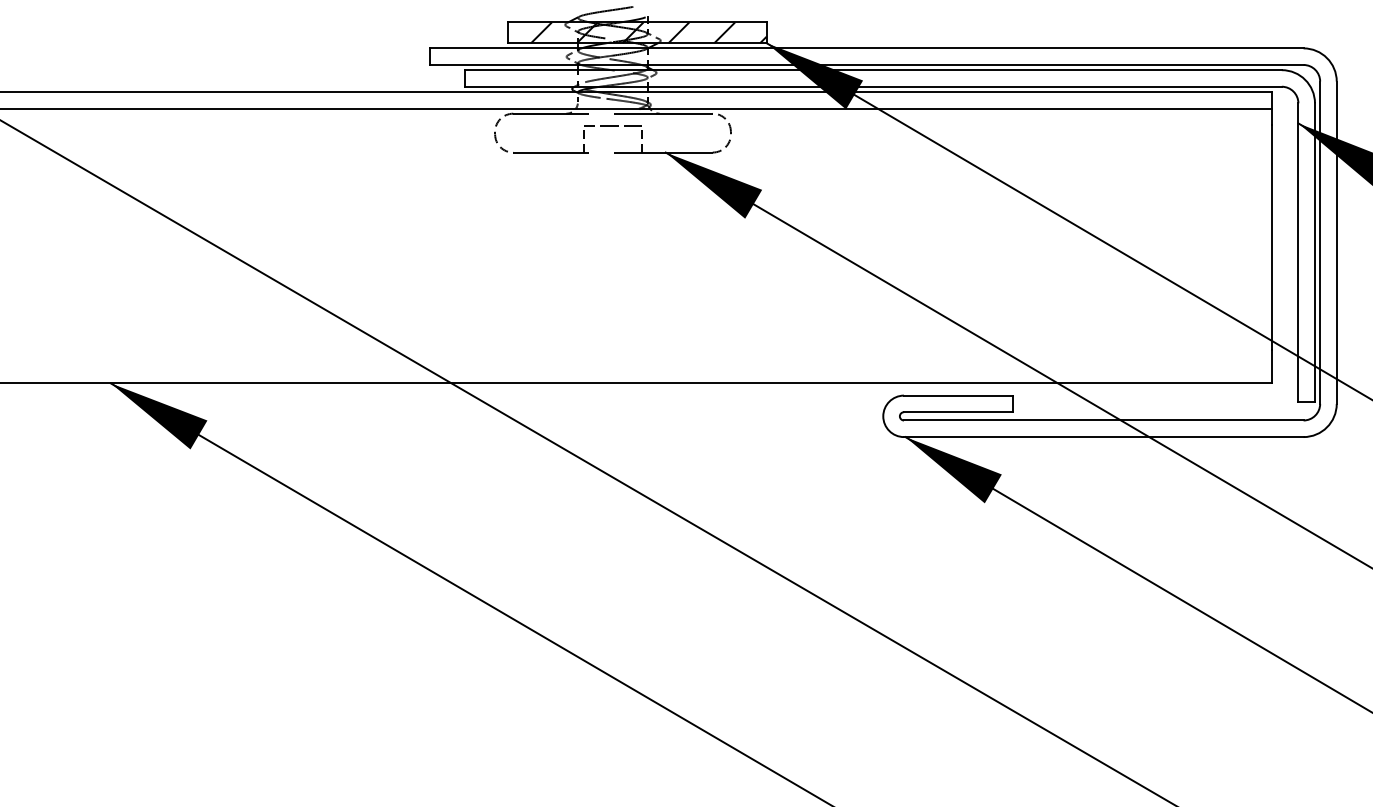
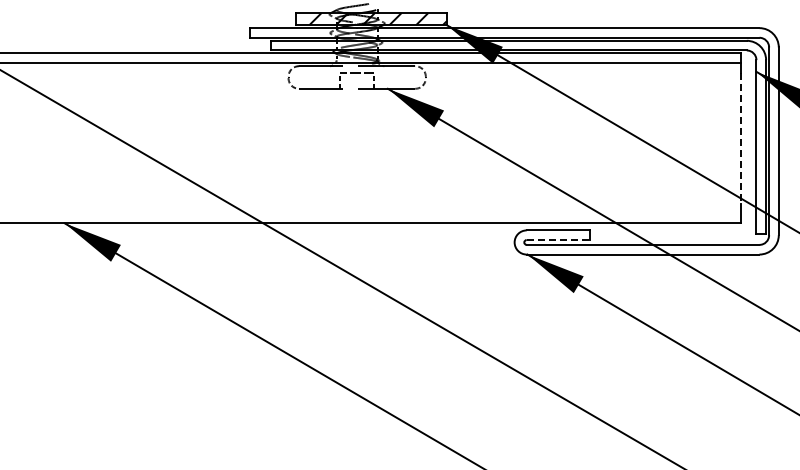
line: (1272, 237) -> (741, 138), solid -> dashed
line: (958, 412) -> (558, 240), solid -> dashed

